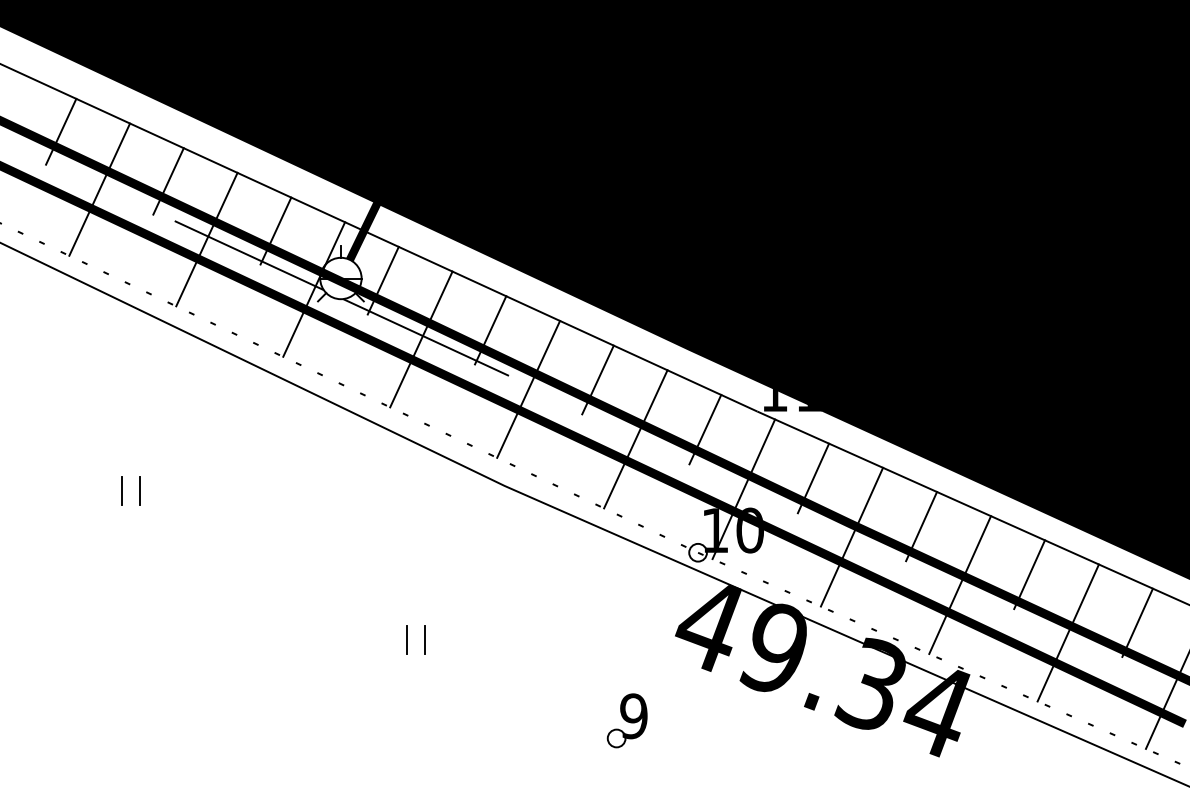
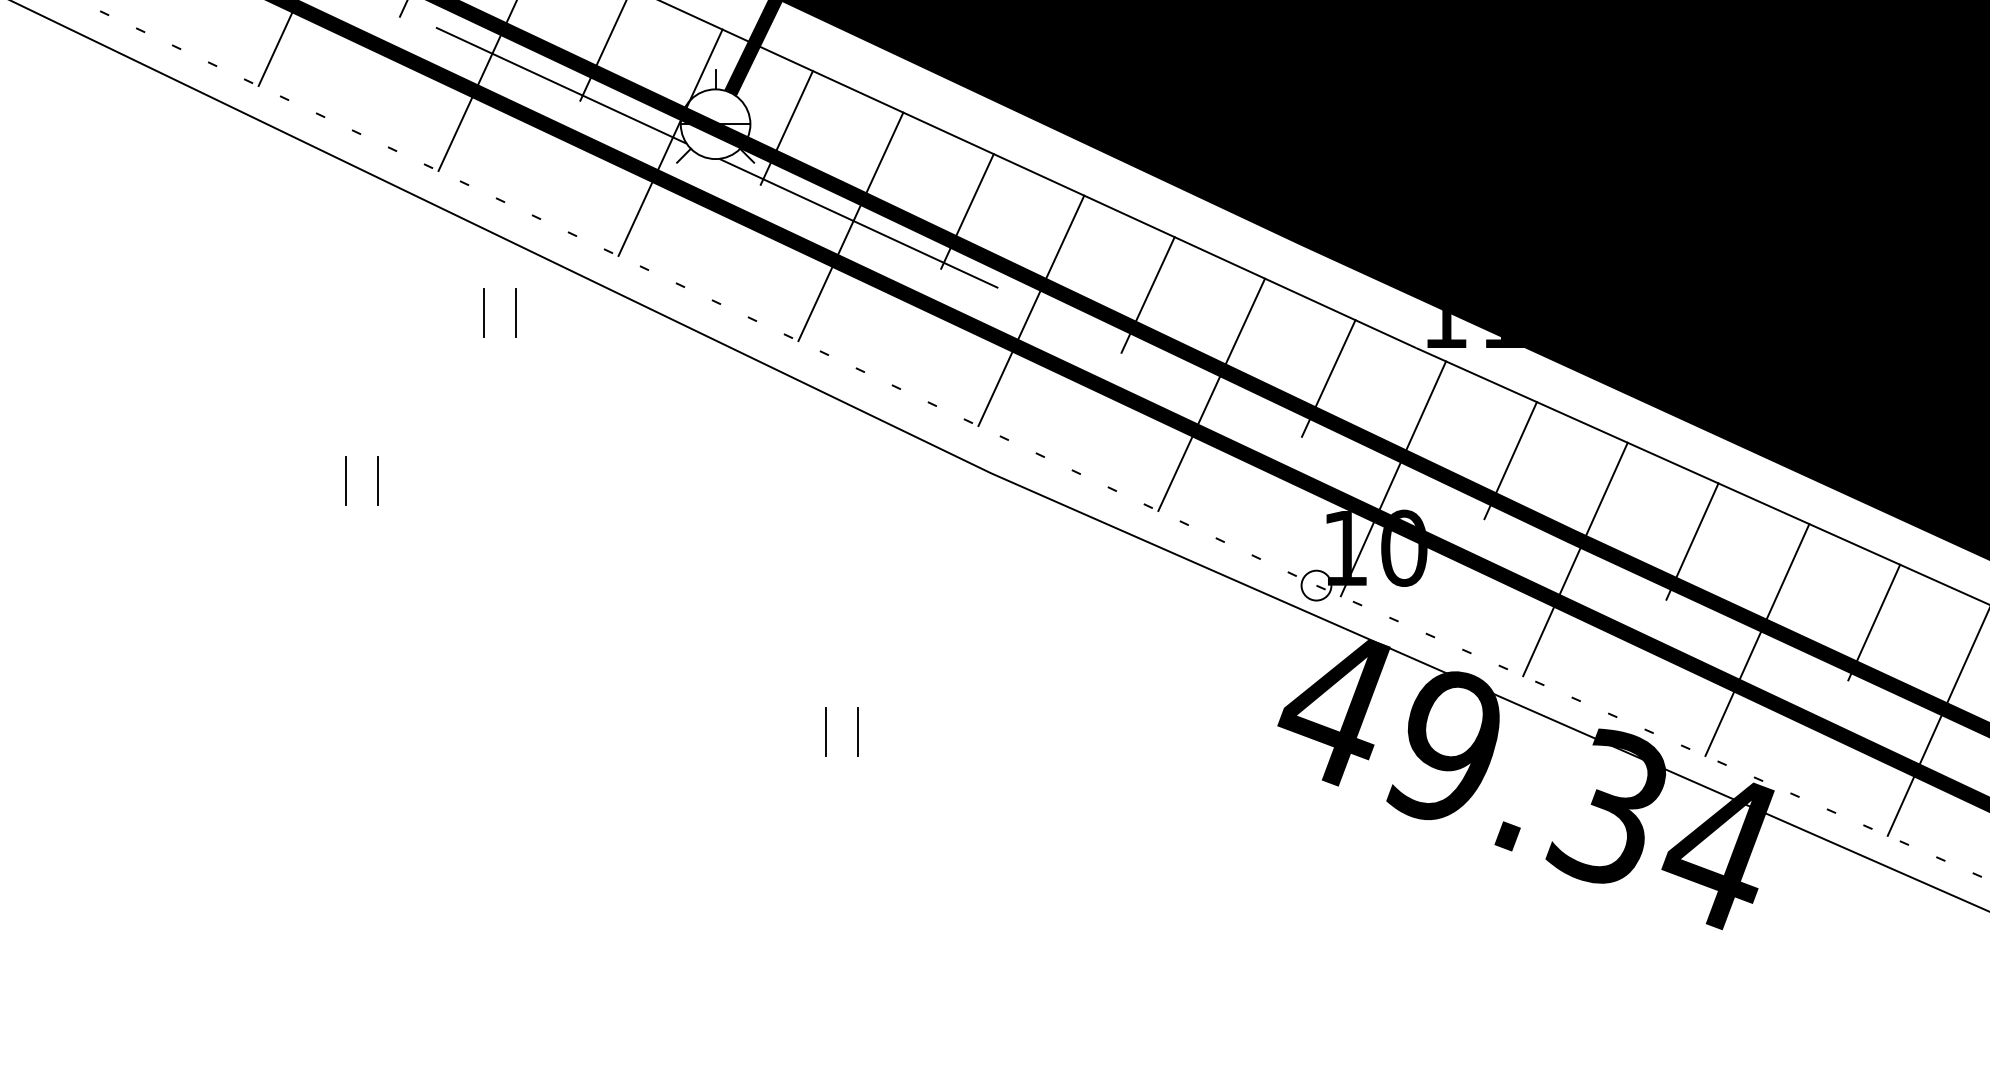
part: (204, 390) -> (486, 312), added
part: (626, 720) -> (1196, 867), removed

